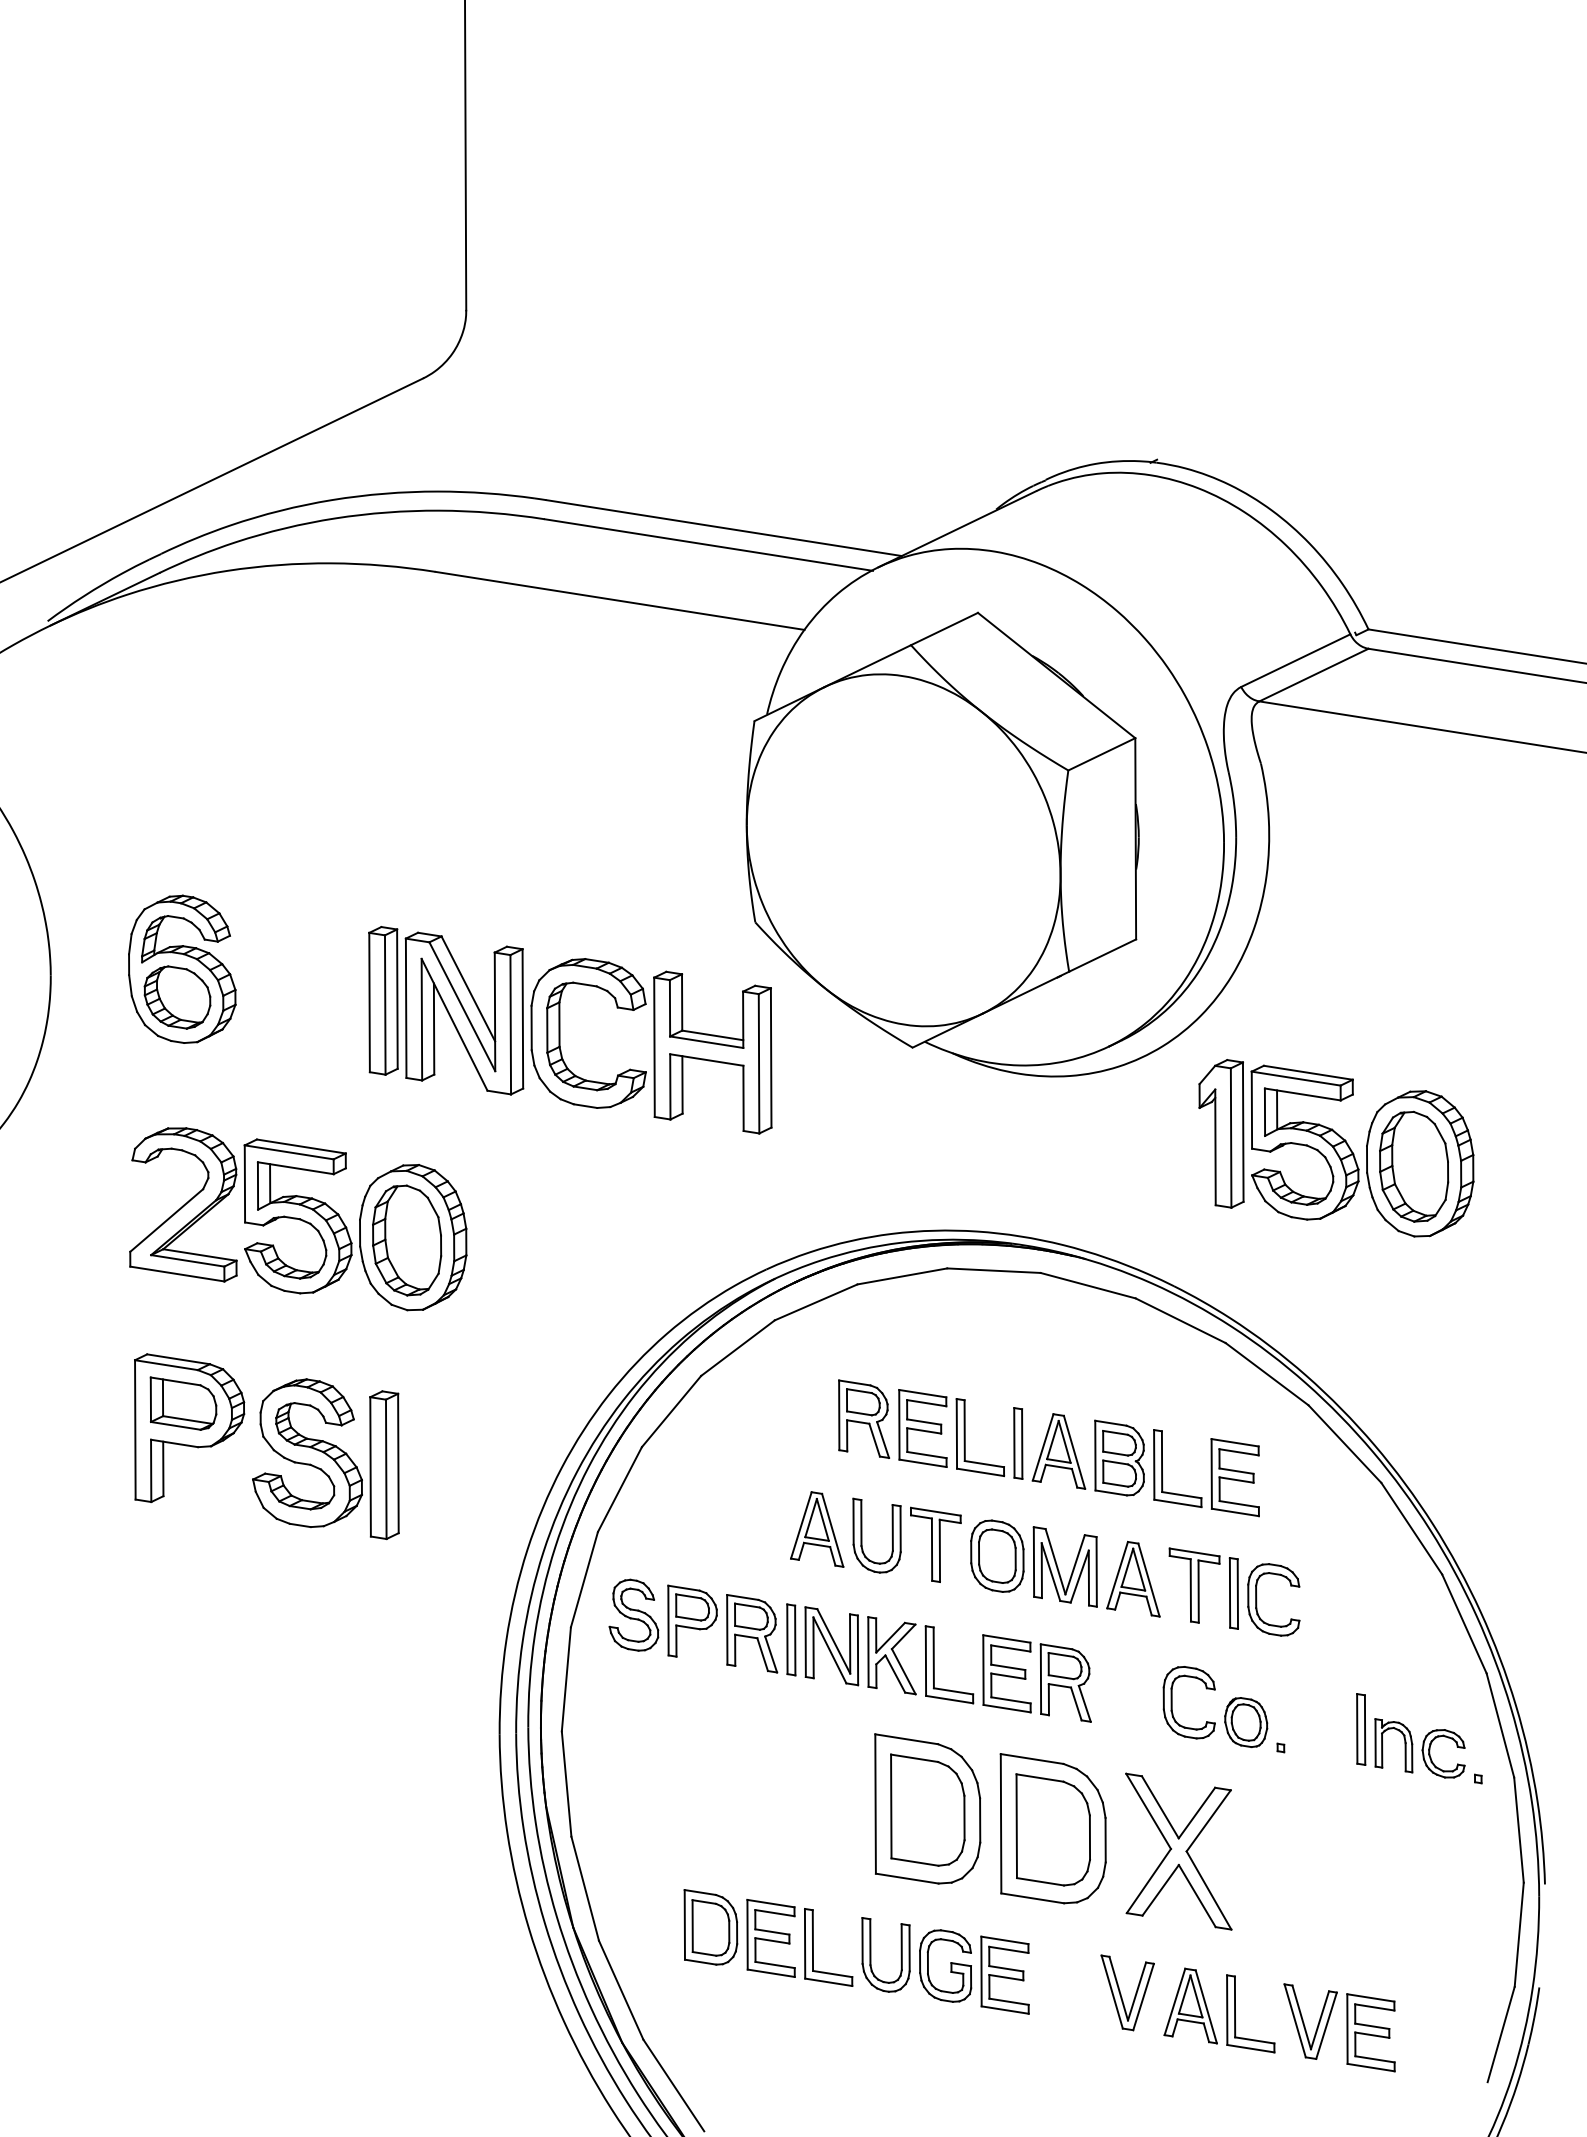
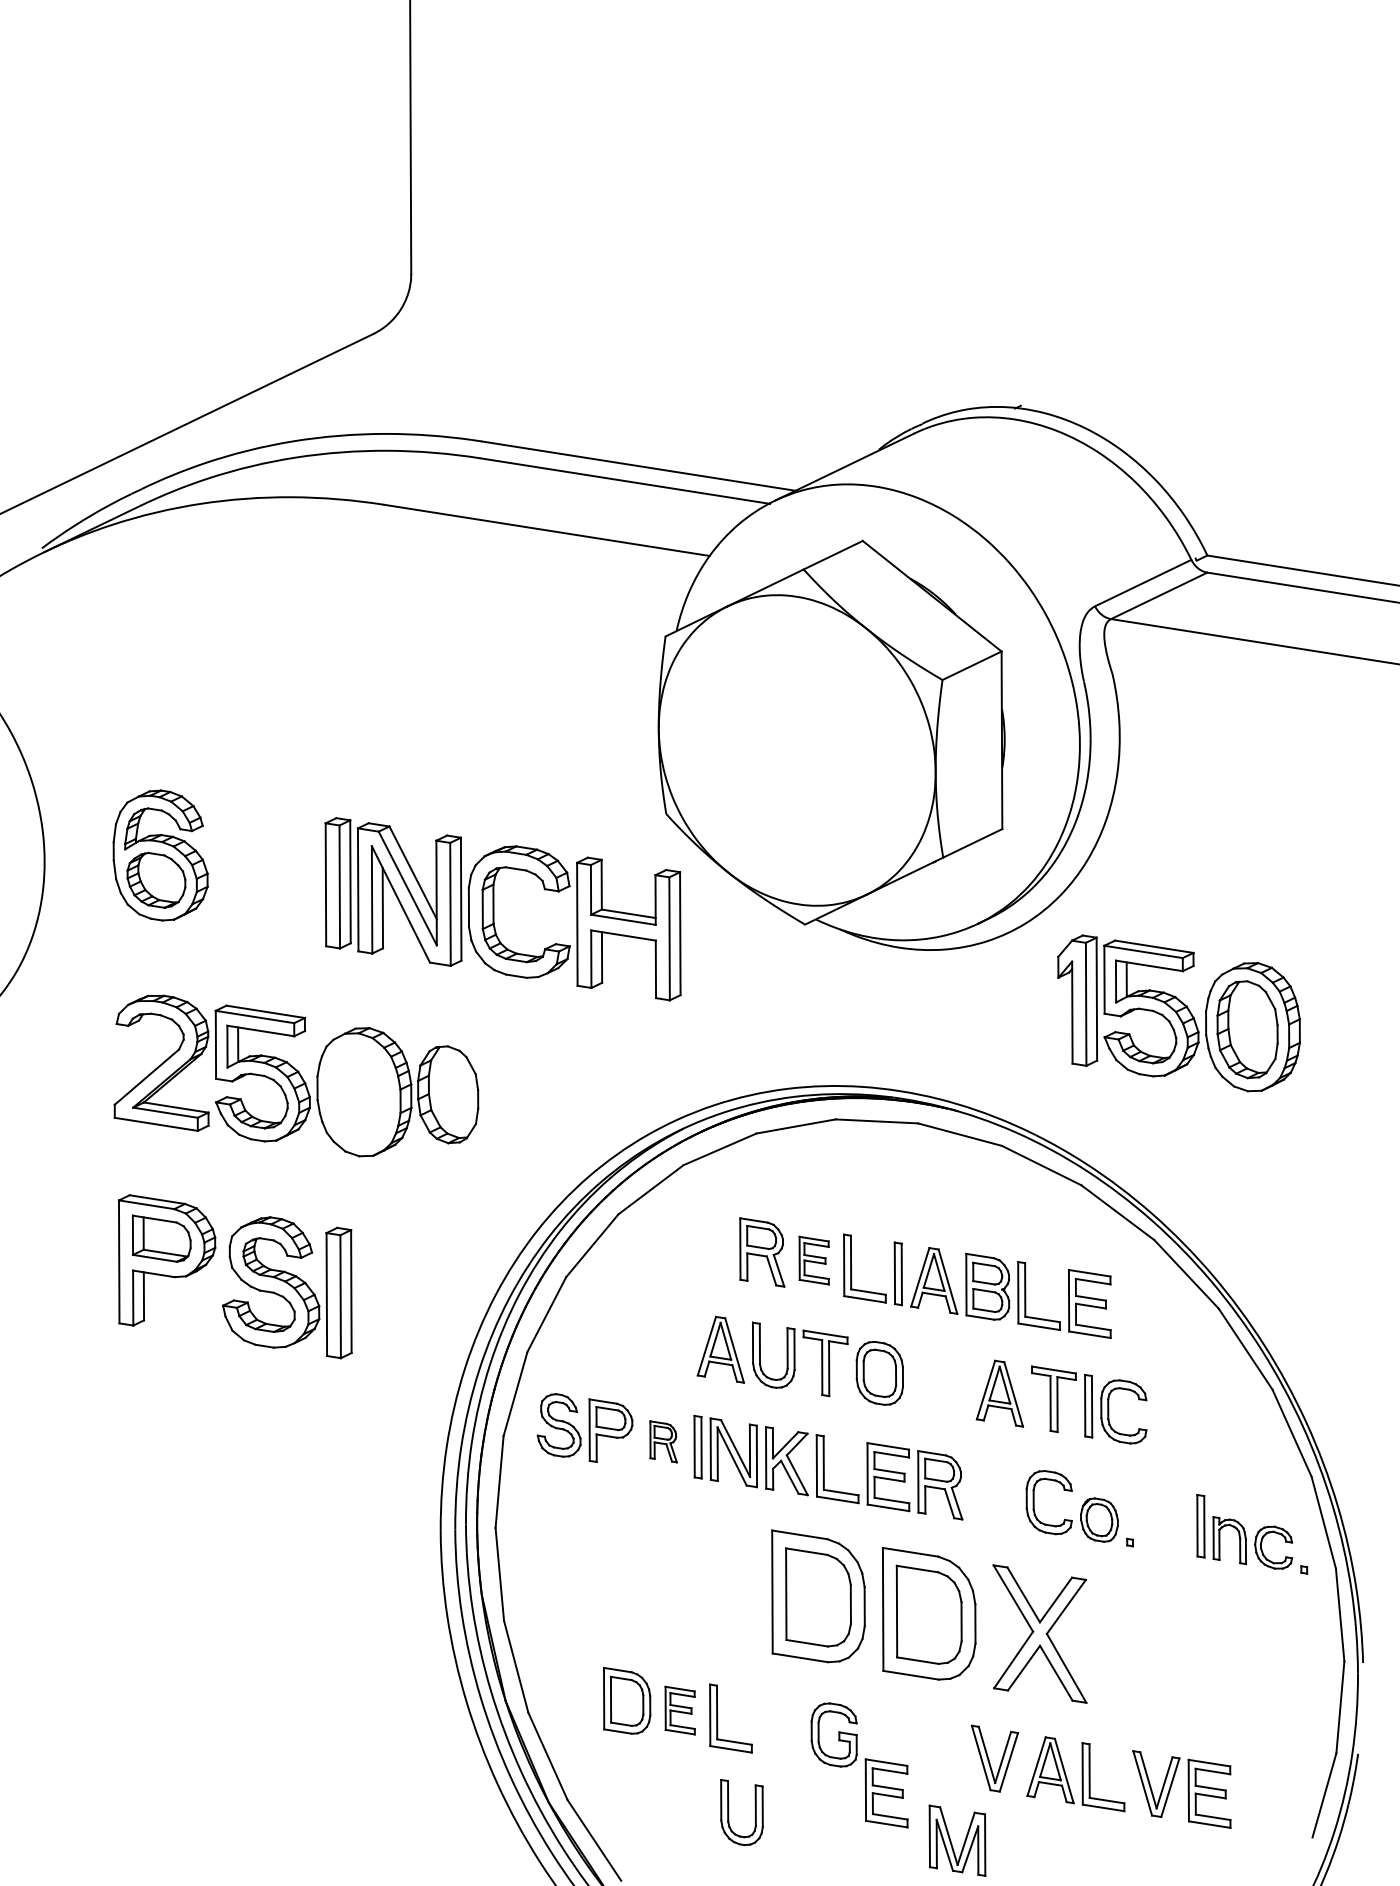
part: (407, 1240) -> (448, 1094), moved
part: (922, 1428) -> (813, 1260), size x0.7
part: (1058, 1567) -> (951, 1841), moved
part: (752, 1633) -> (663, 1441), size x0.6
part: (770, 1938) -> (679, 1710), size x0.7
part: (871, 1954) -> (729, 1812), moved
part: (1004, 1974) -> (886, 1792), moved

